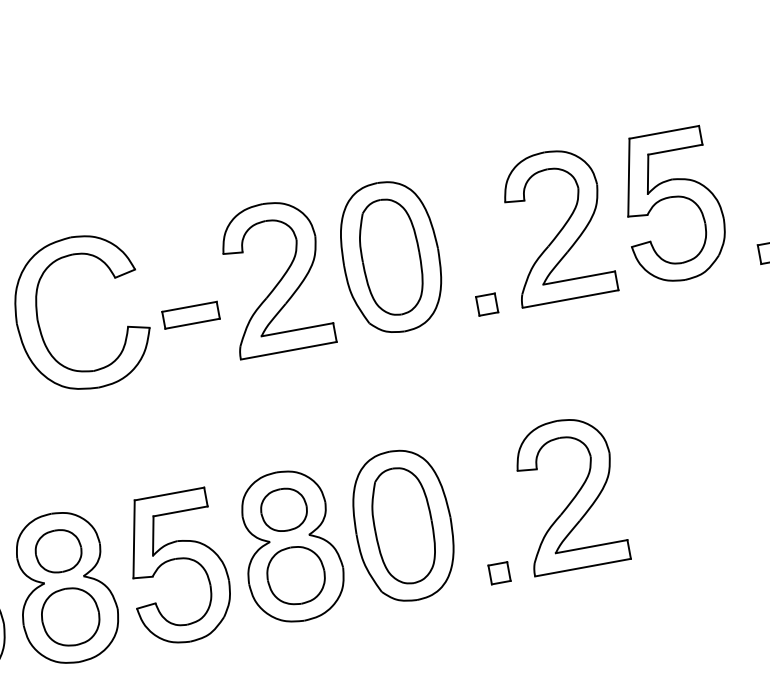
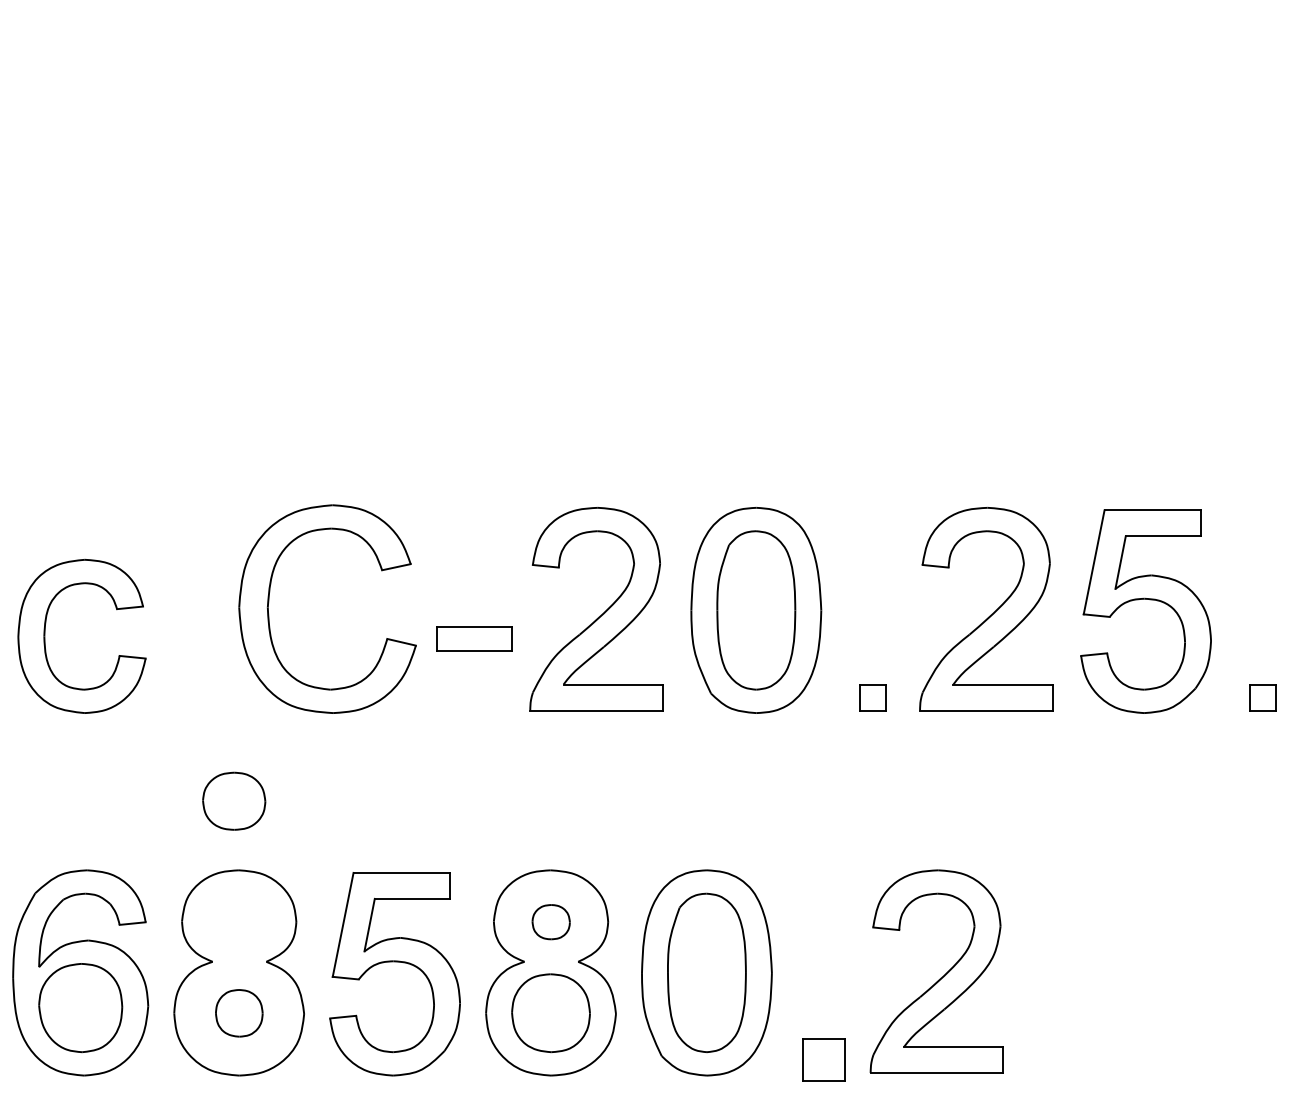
part: (284, 509) -> (551, 921), size x0.6
part: (58, 550) -> (234, 800), moved
part: (499, 572) -> (823, 1059), size x1.6
part: (70, 617) -> (239, 1013), size x0.6

